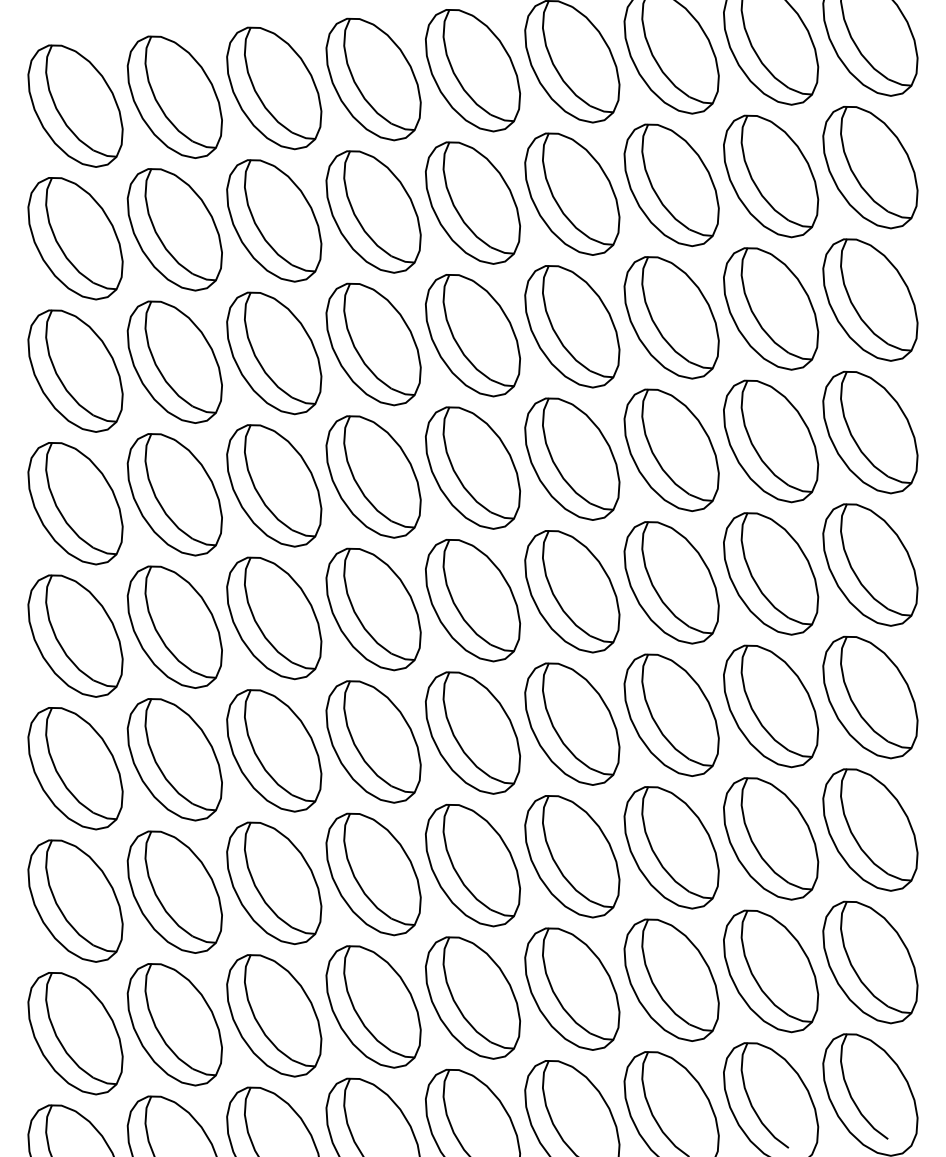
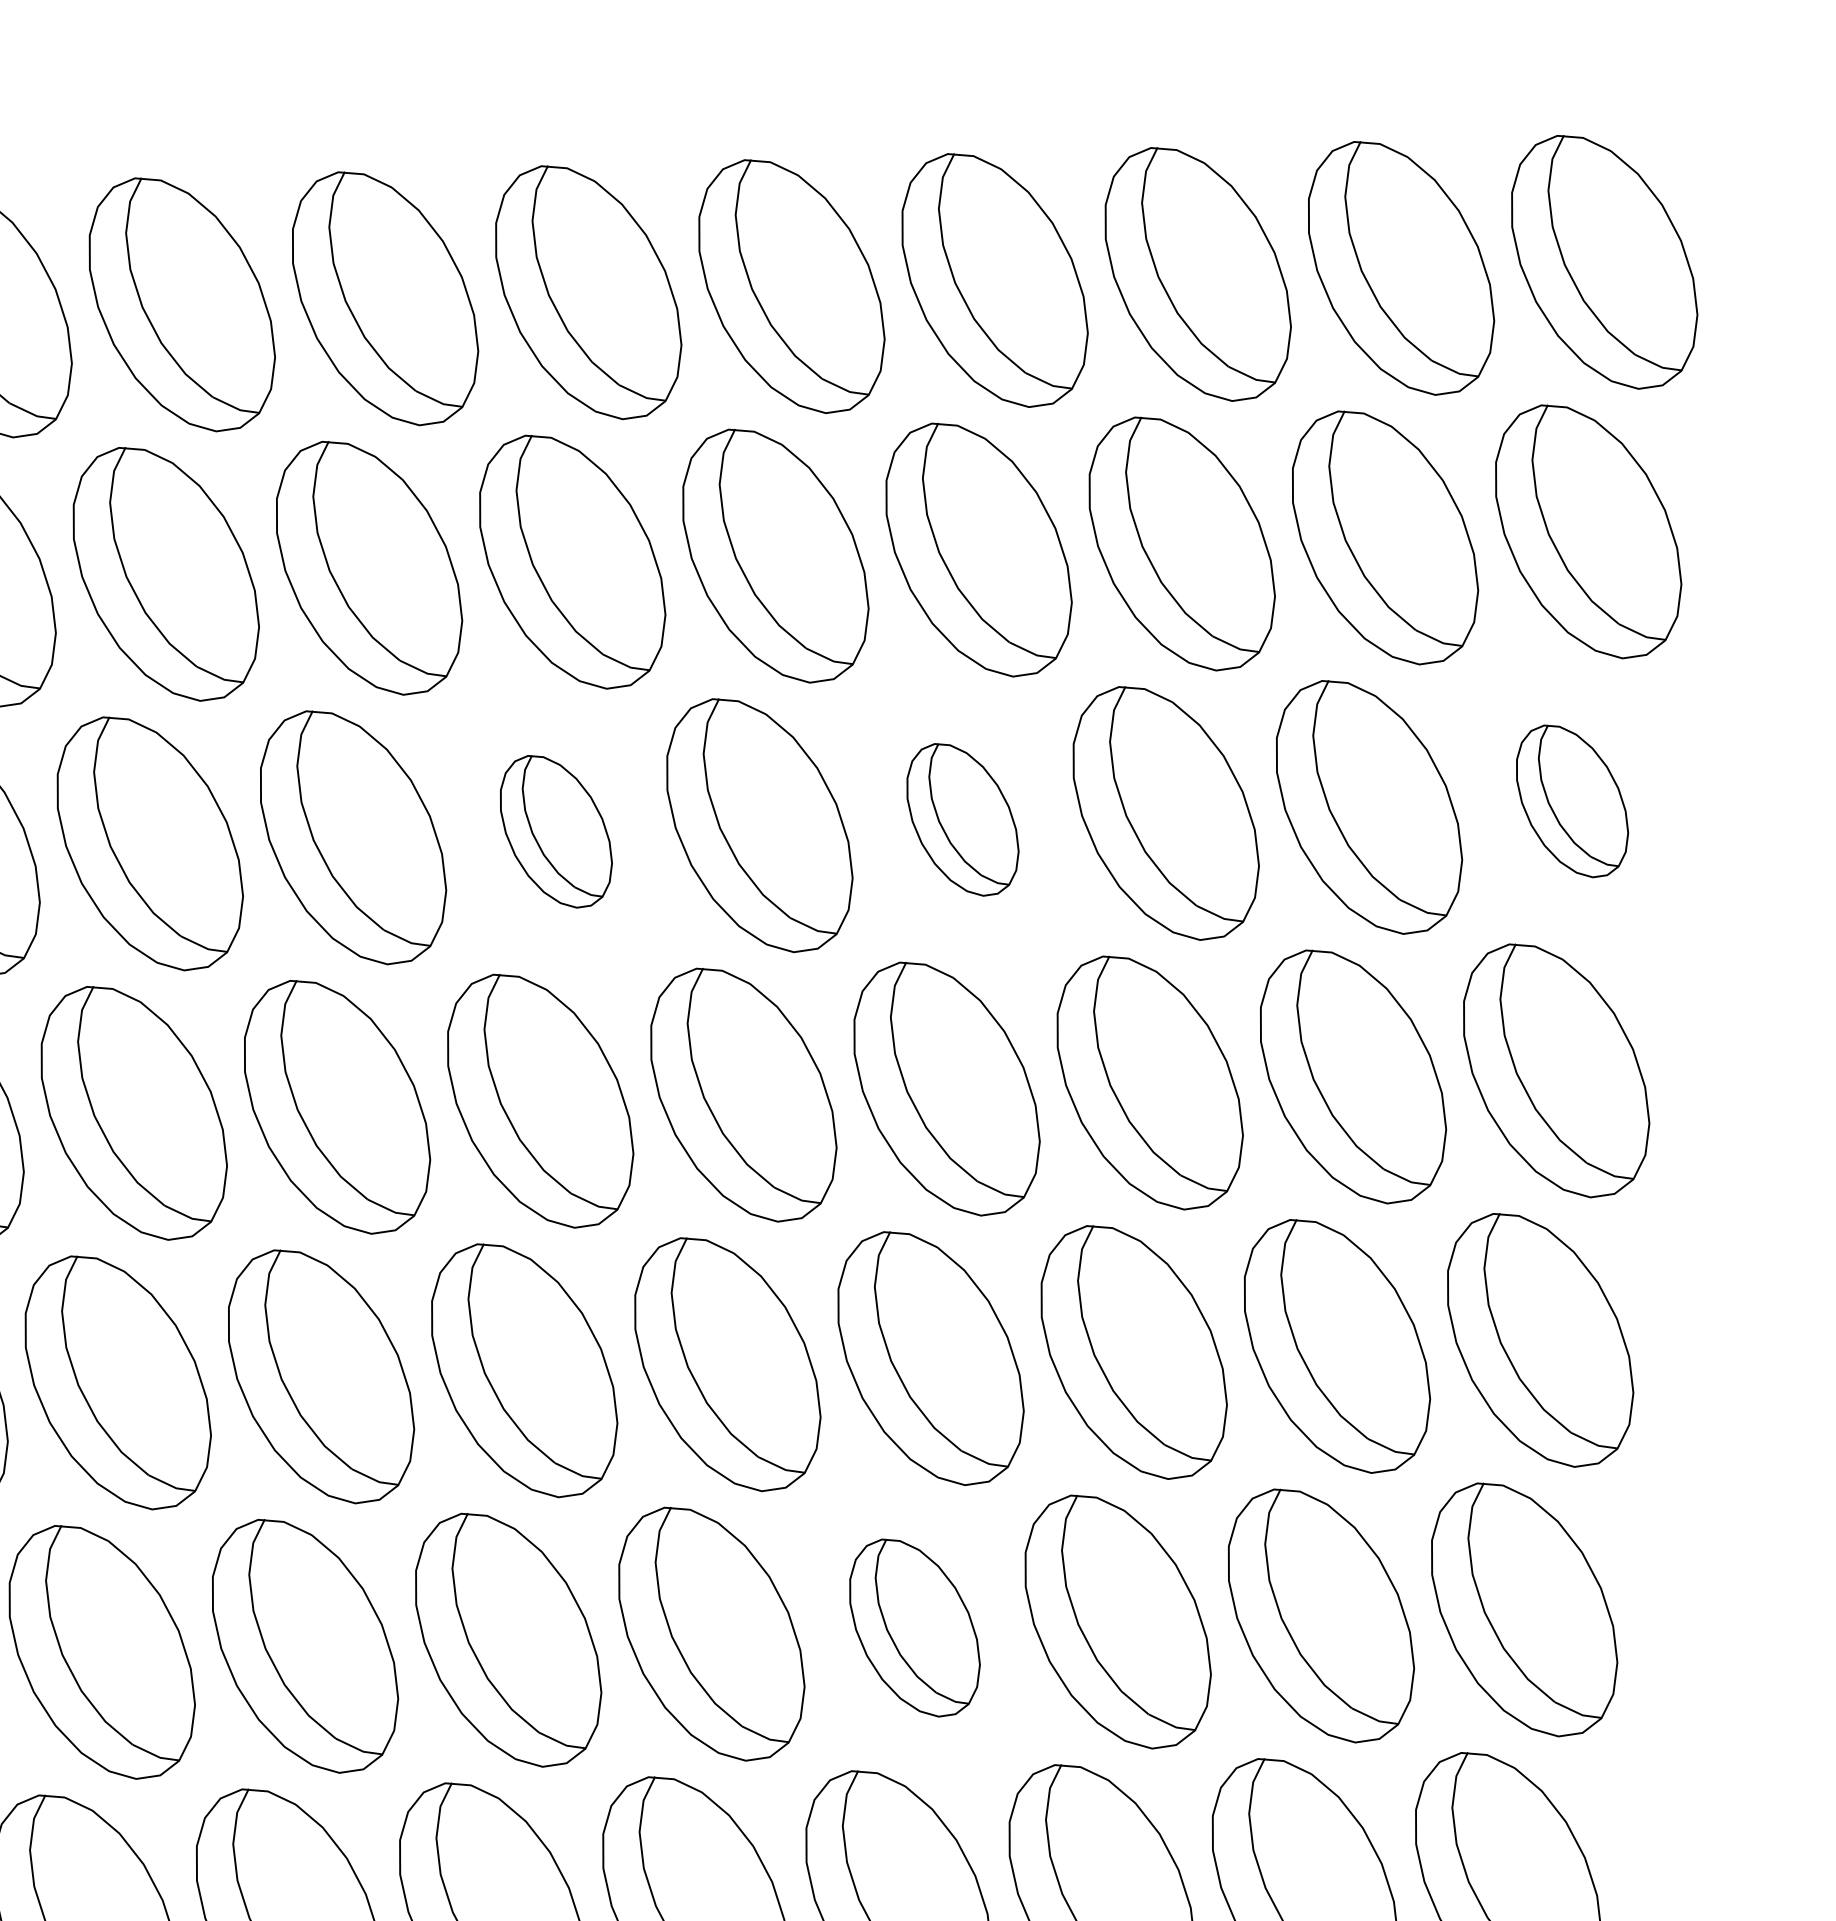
part: (870, 299) -> (1572, 800), size x0.6
part: (572, 326) -> (962, 819), size x0.6
part: (373, 344) -> (556, 831), size x0.6
part: (572, 723) -> (915, 1626), size x0.7

